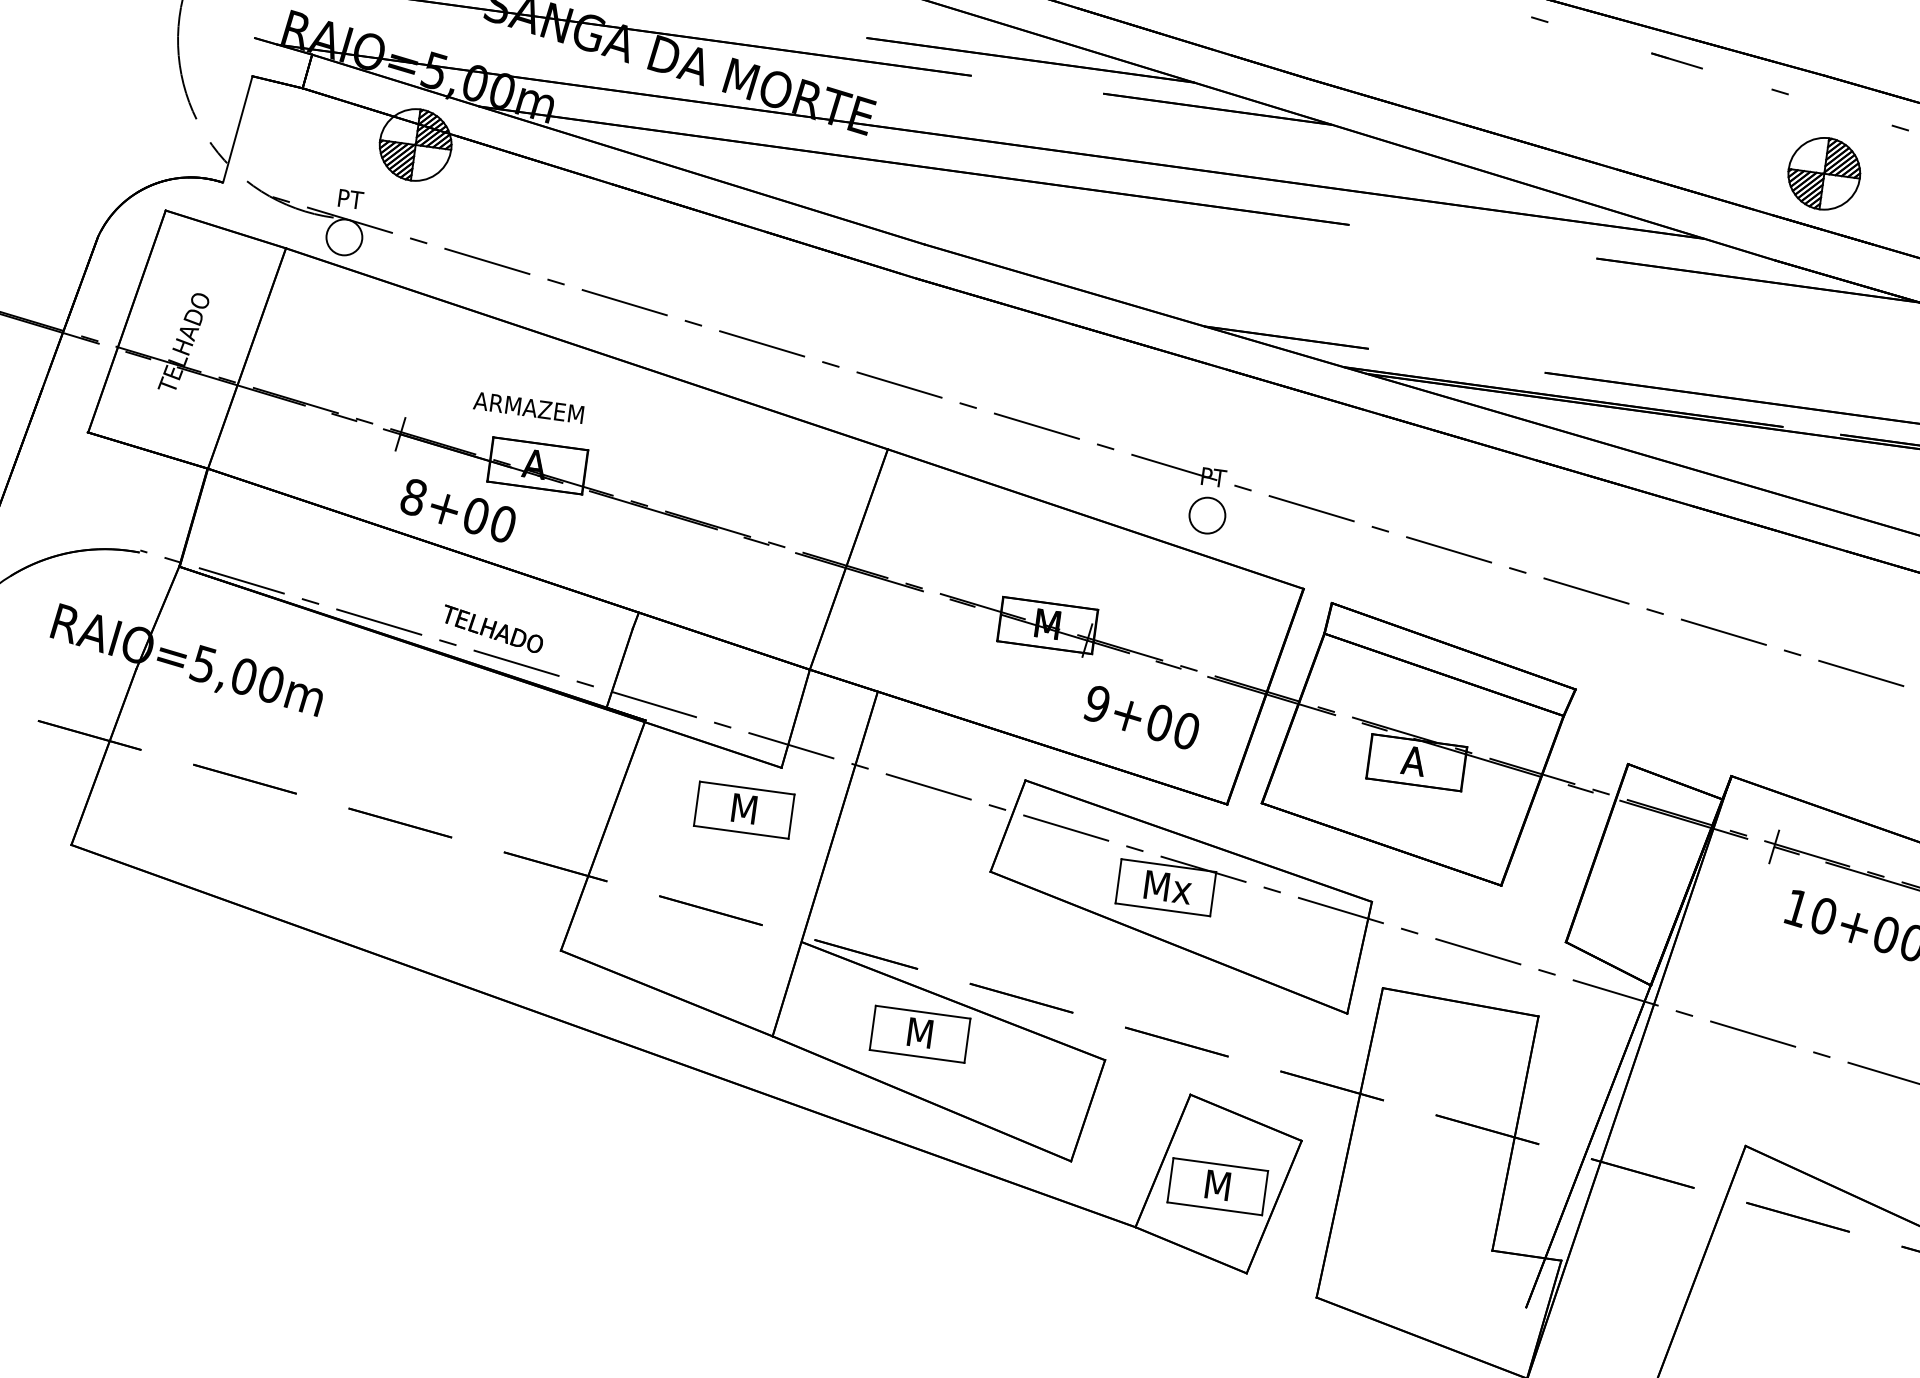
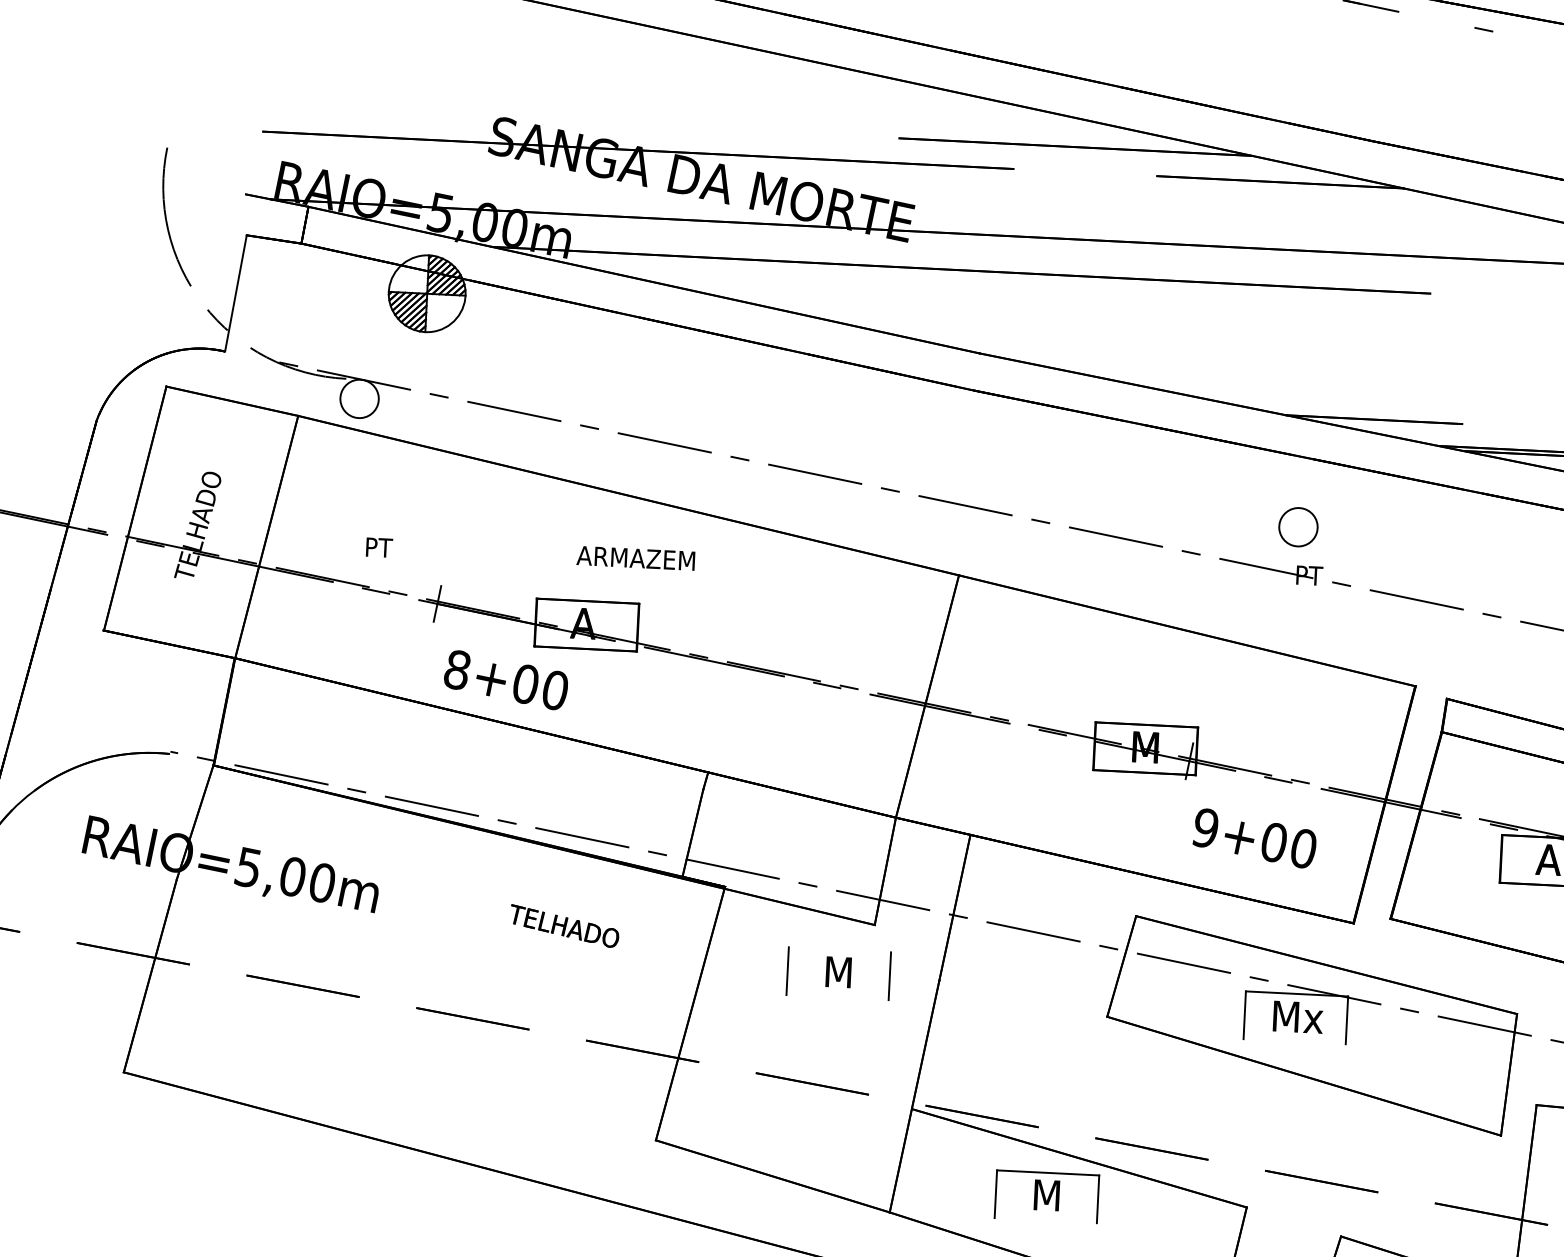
text: (350, 198) -> (378, 546), moved
text: (528, 407) -> (635, 558), moved
circle: (1207, 515) -> (1298, 527), moved
text: (493, 628) -> (565, 925), moved
line: (746, 787) -> (839, 949), removed
line: (740, 831) -> (836, 996), removed
line: (1162, 909) -> (1294, 1041), removed
line: (916, 1055) -> (1045, 1219), removed

